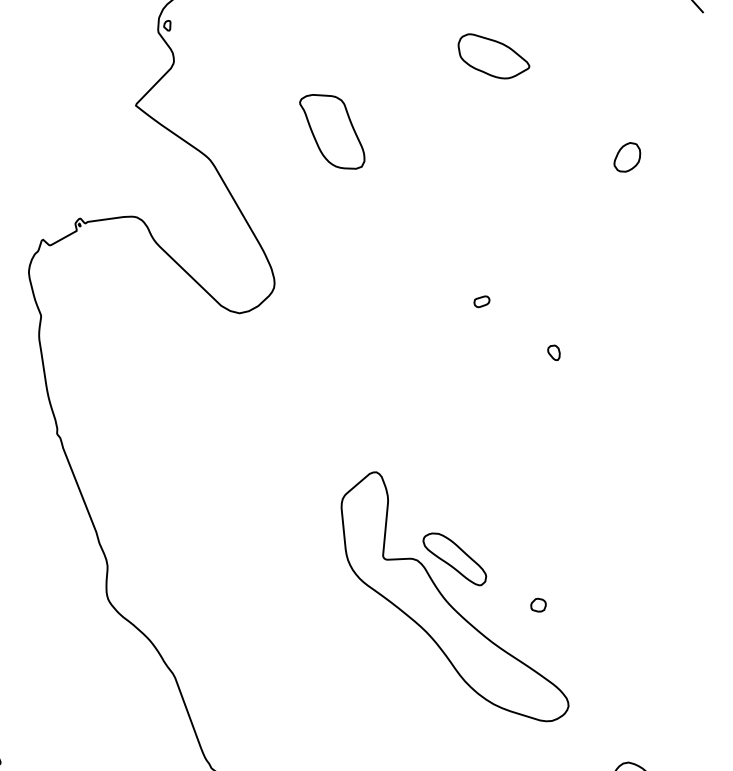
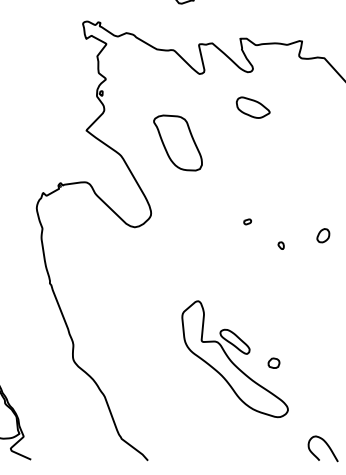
part: (331, 131) -> (177, 142), size x1.6
part: (627, 156) -> (323, 235), moved
part: (537, 603) -> (273, 362), size x1.6

